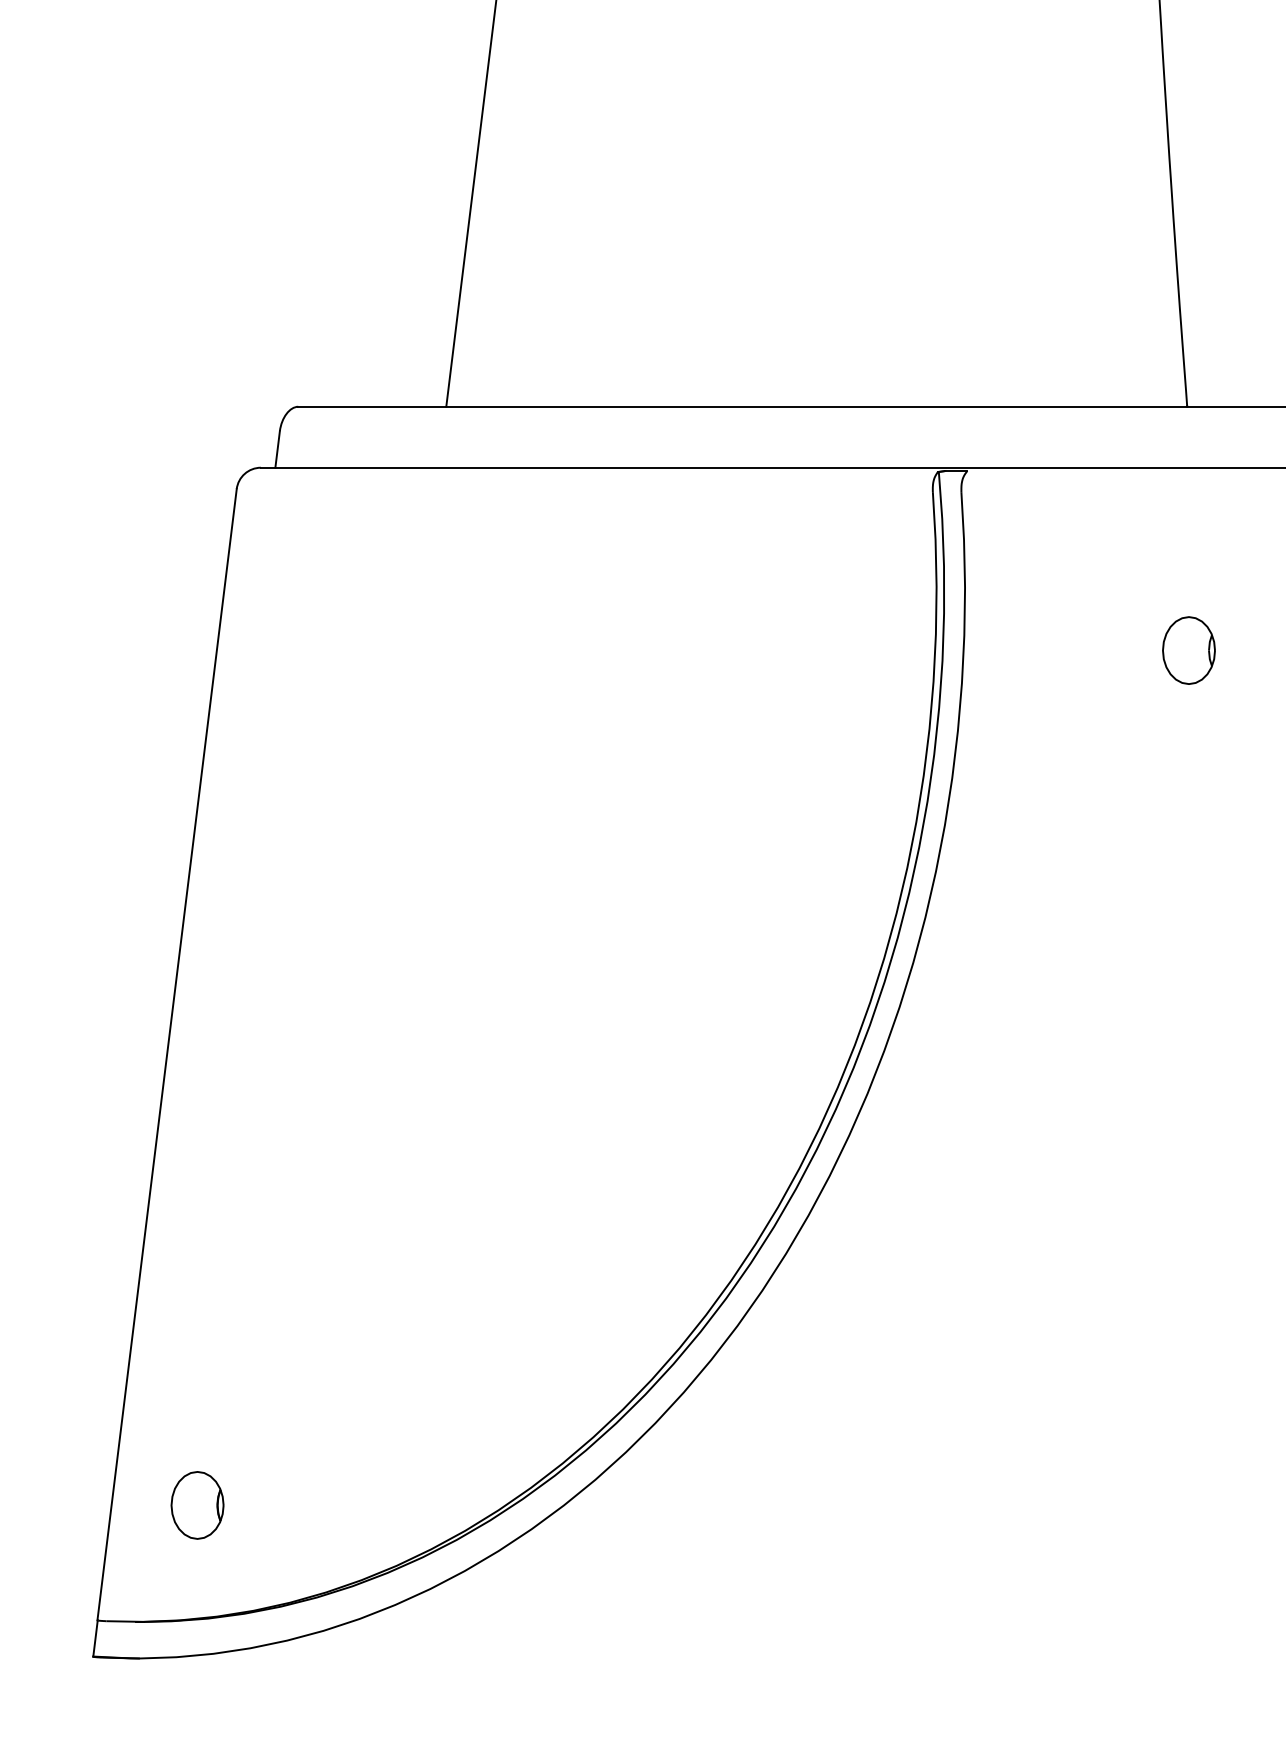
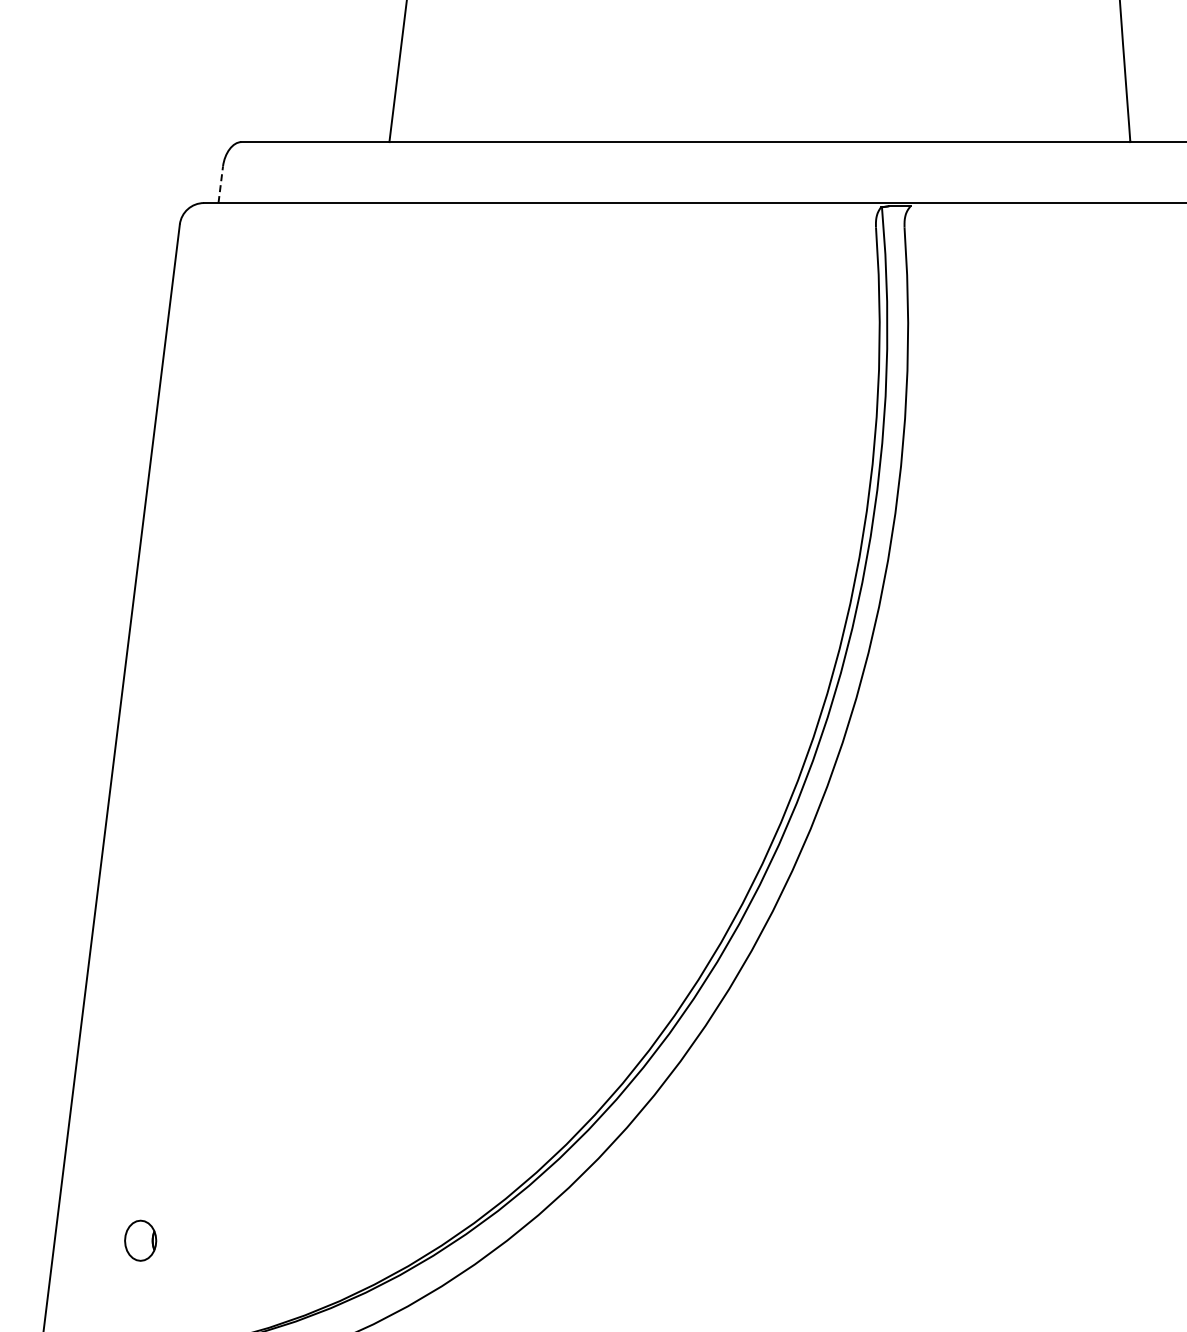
line: (277, 448) -> (220, 183), solid -> dashed
part: (1188, 650) -> (1131, 385), removed
part: (197, 1505) -> (140, 1240), size x0.6

